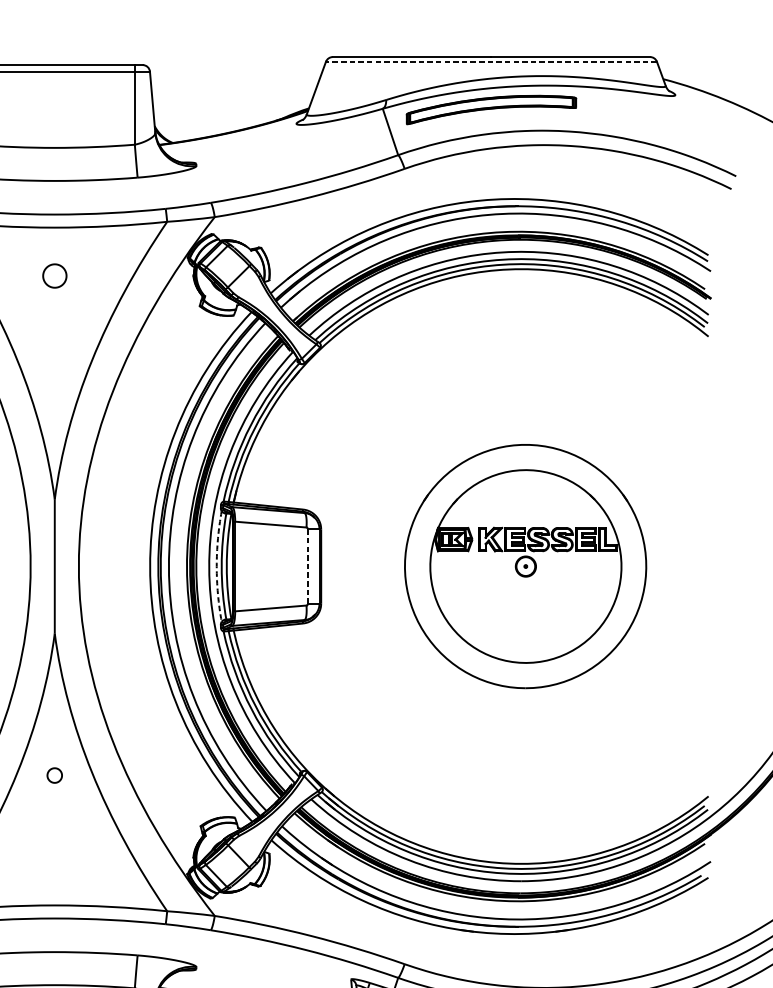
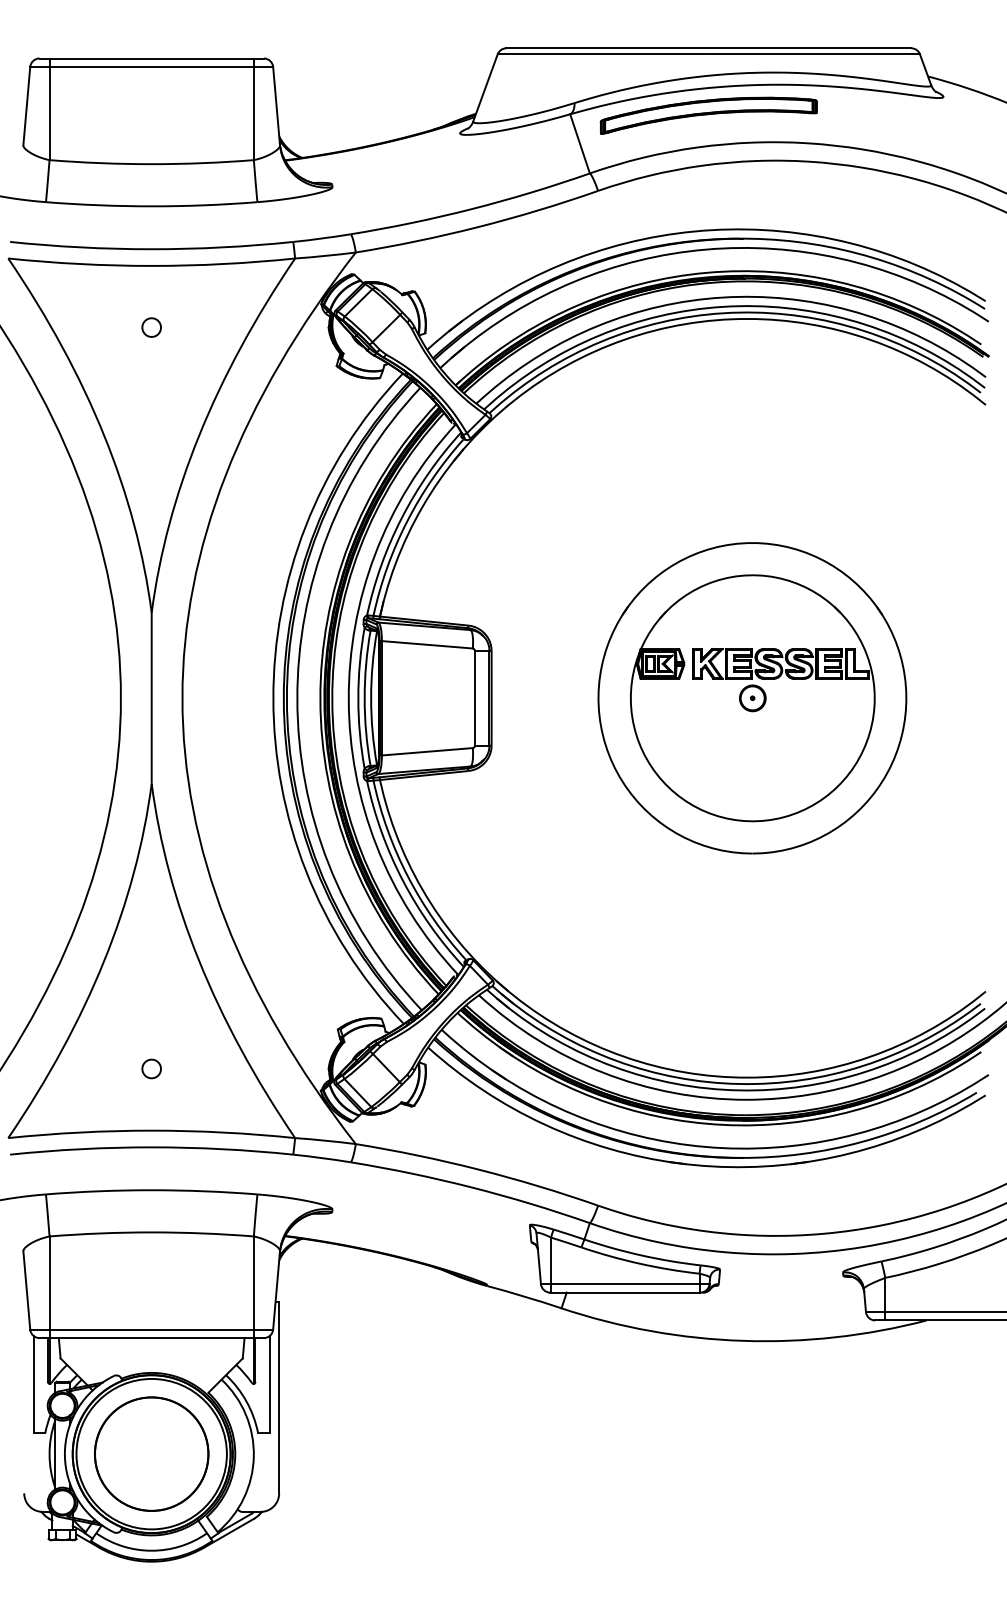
line: (491, 61) -> (708, 54), dashed -> solid
part: (54, 275) -> (151, 327), size x0.62
arc: (216, 566) -> (358, 698), dashed -> solid
line: (307, 566) -> (474, 698), dashed -> solid
part: (54, 775) -> (151, 1068), moved

